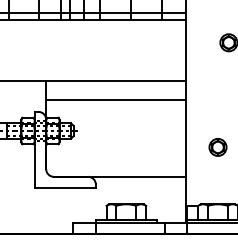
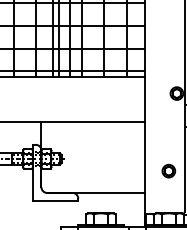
line: (116, 100) -> (93, 136), removed

